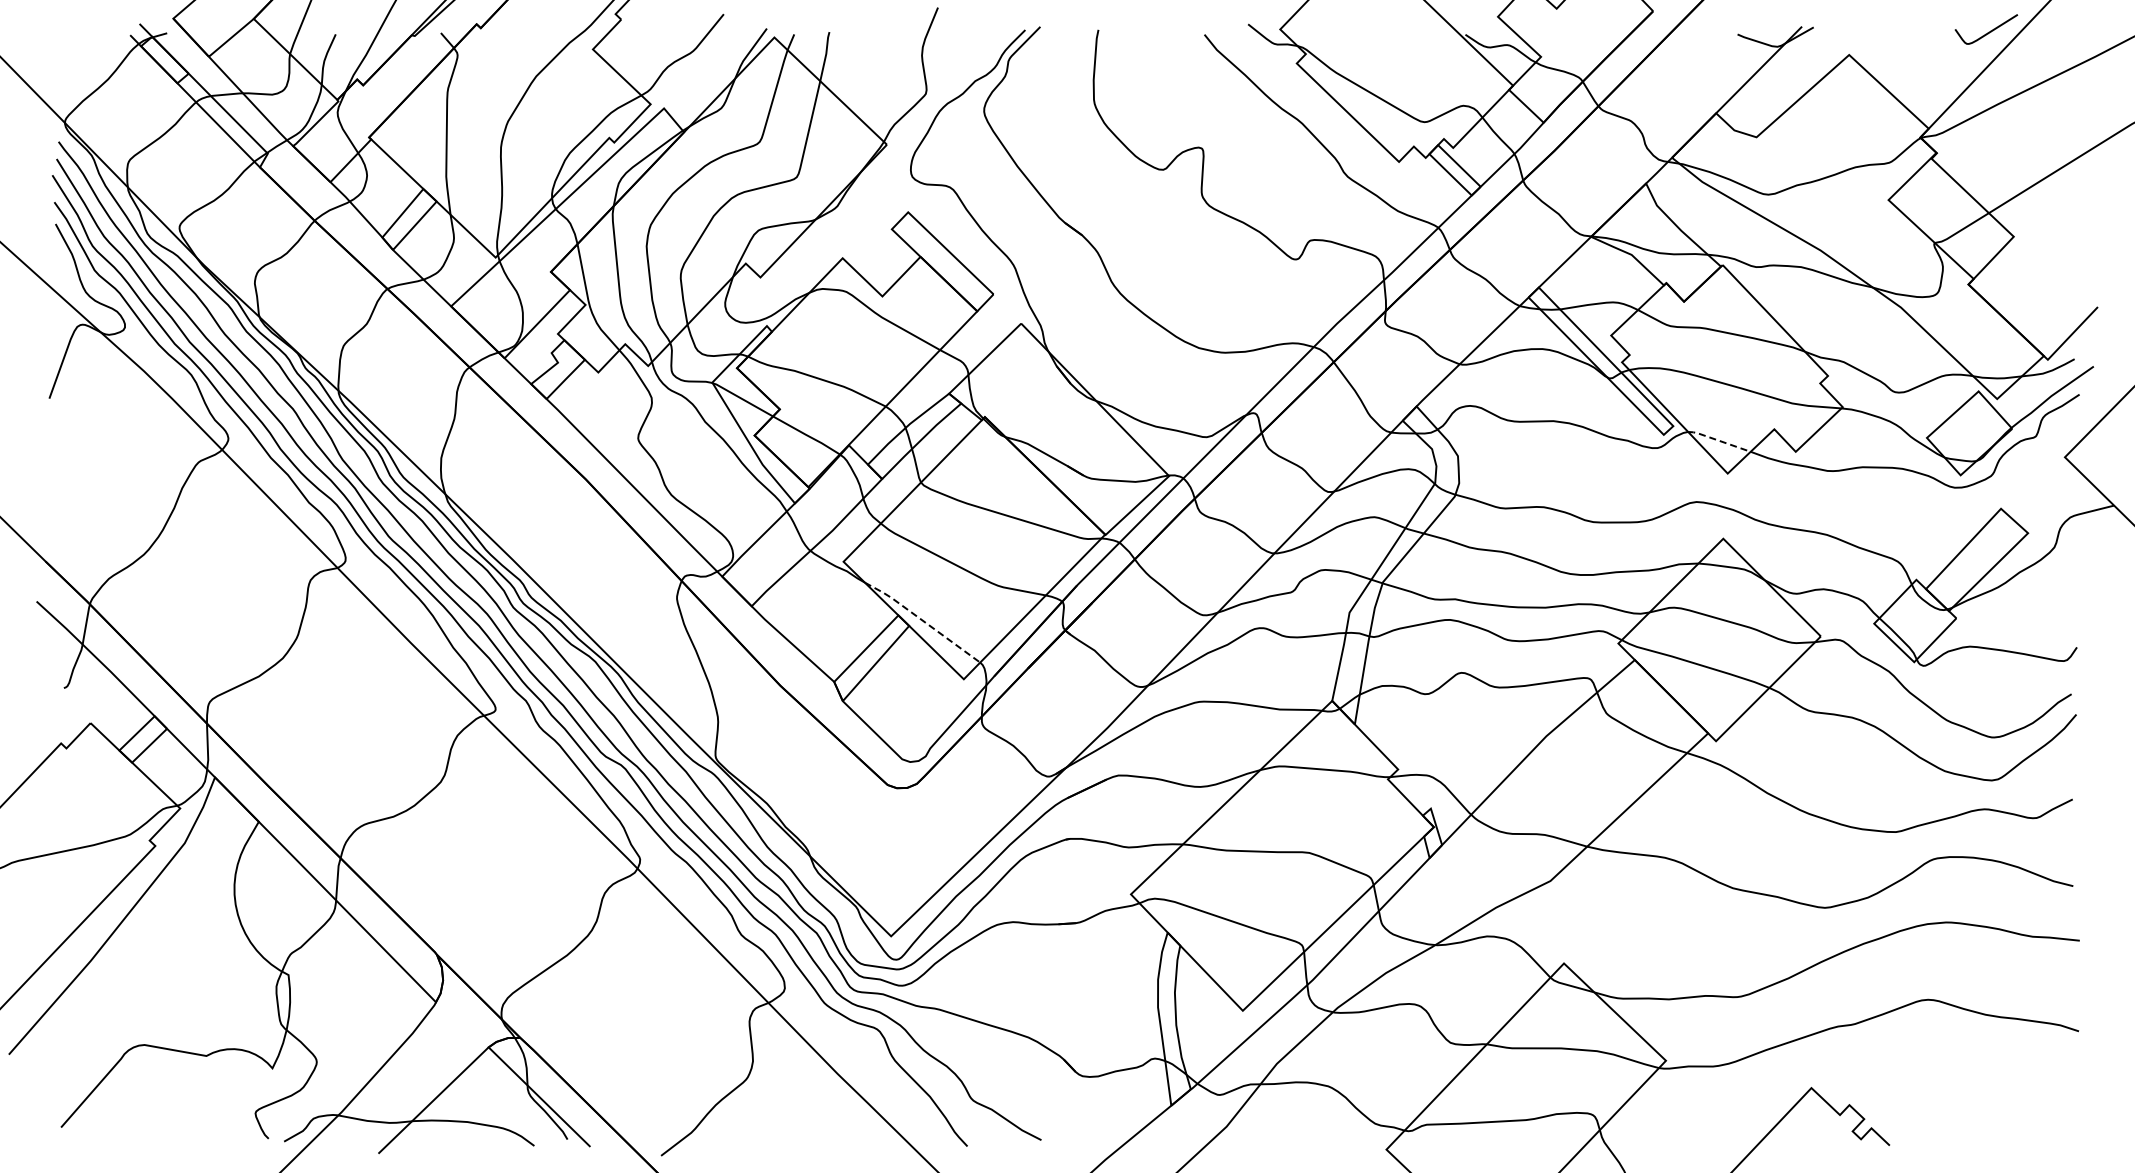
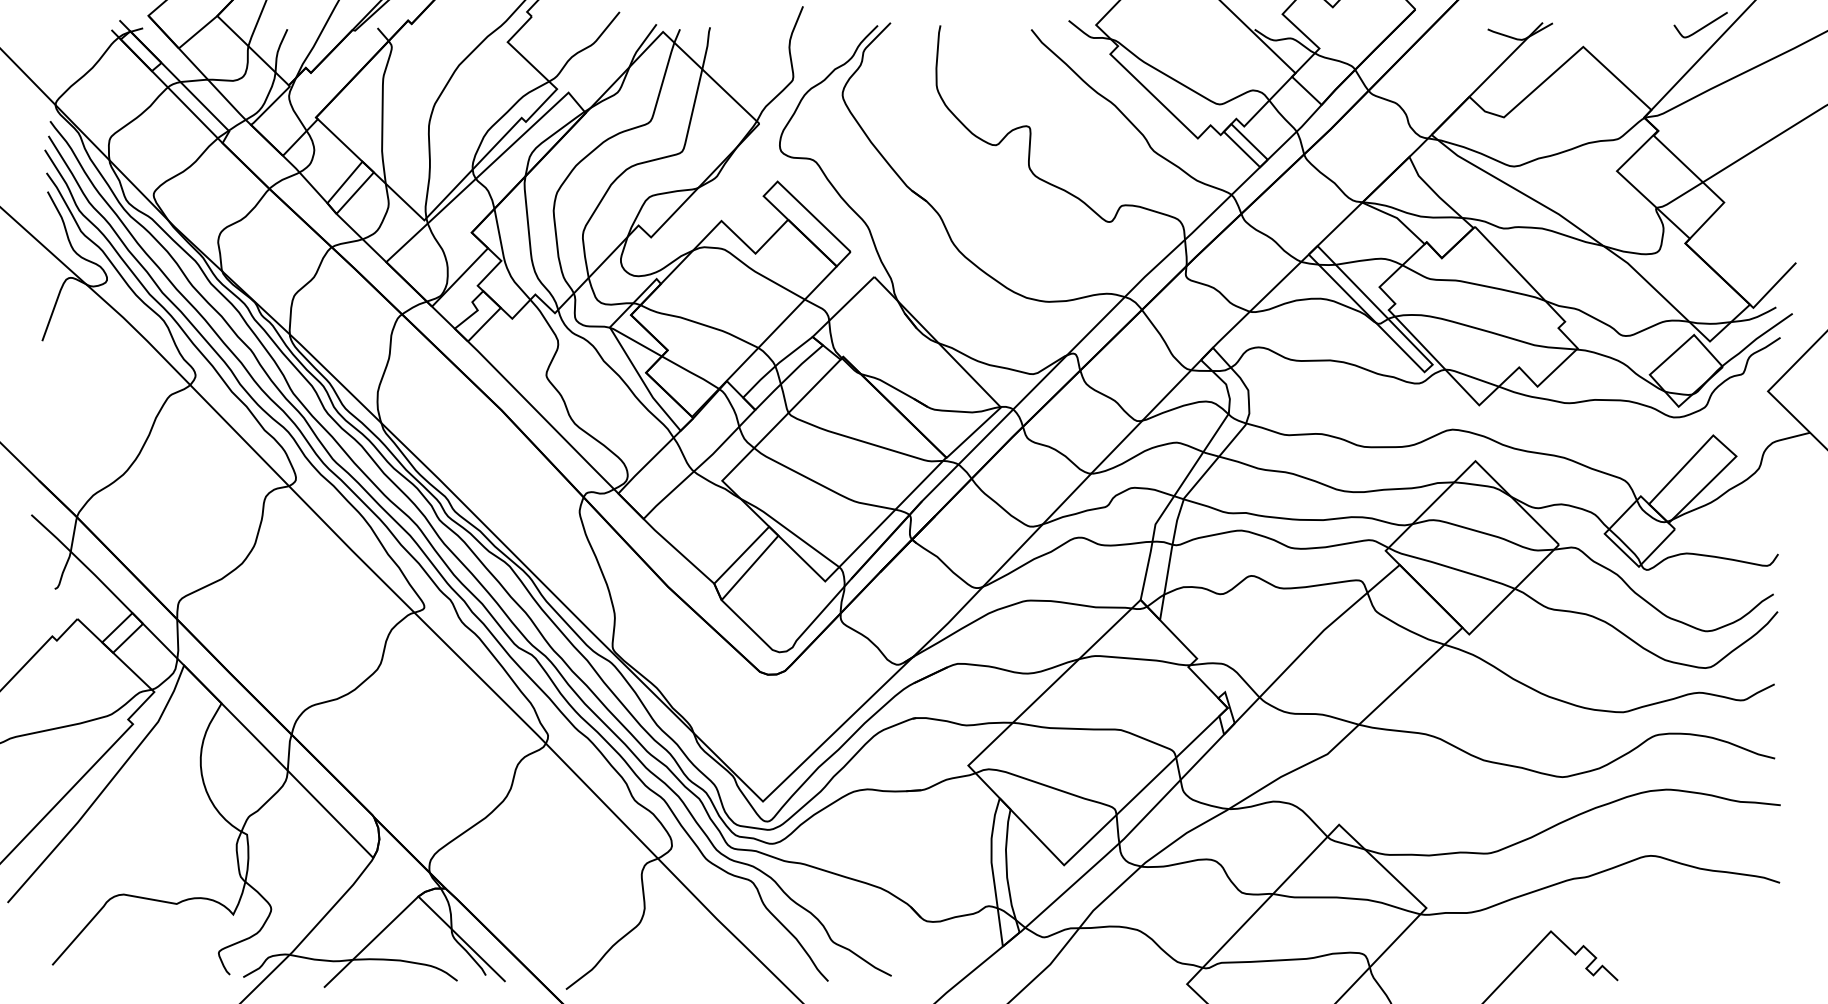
line: (1718, 440) -> (1471, 376), dashed -> solid
line: (922, 620) -> (789, 531), dashed -> solid

